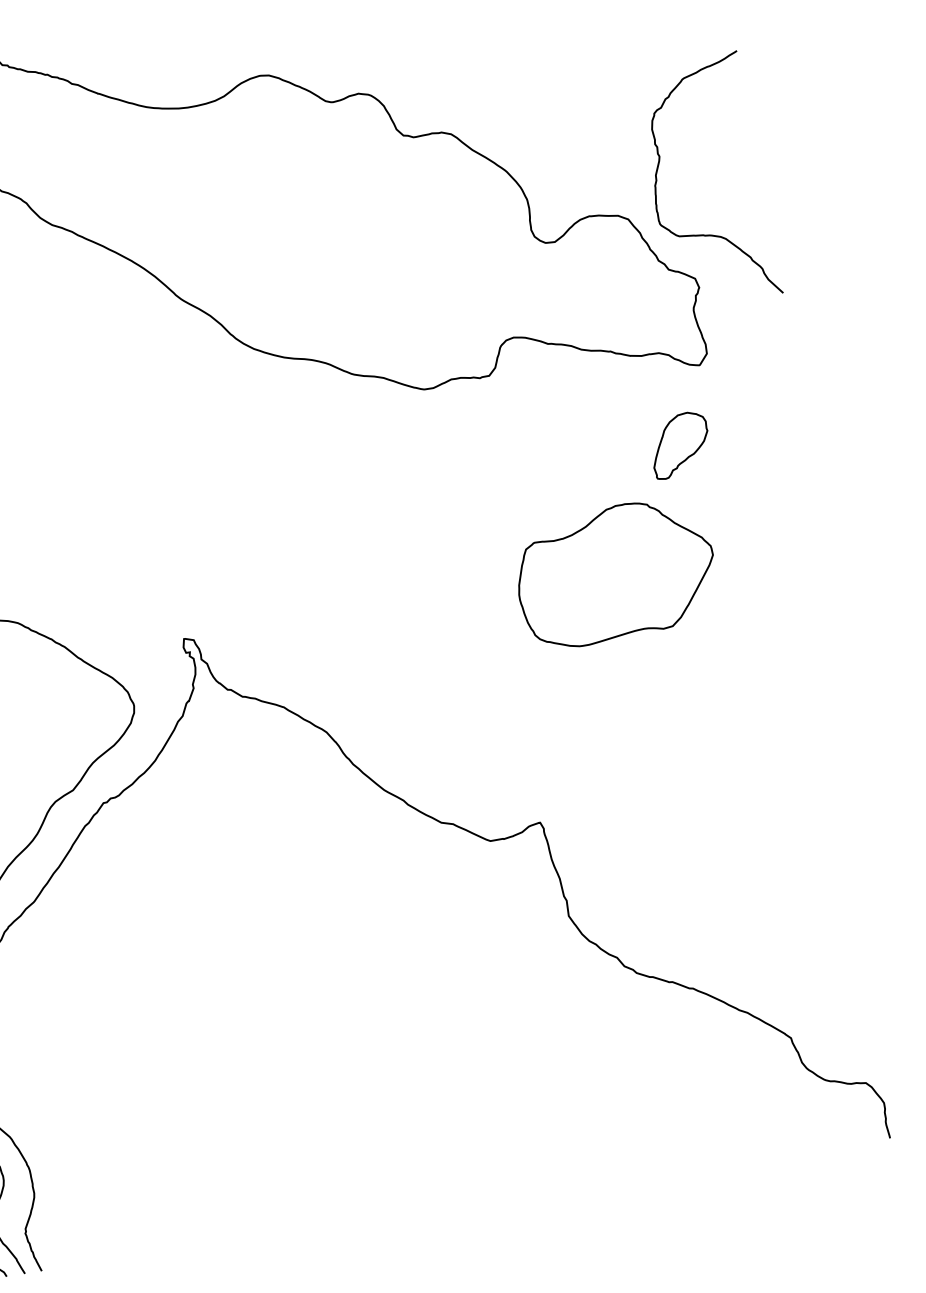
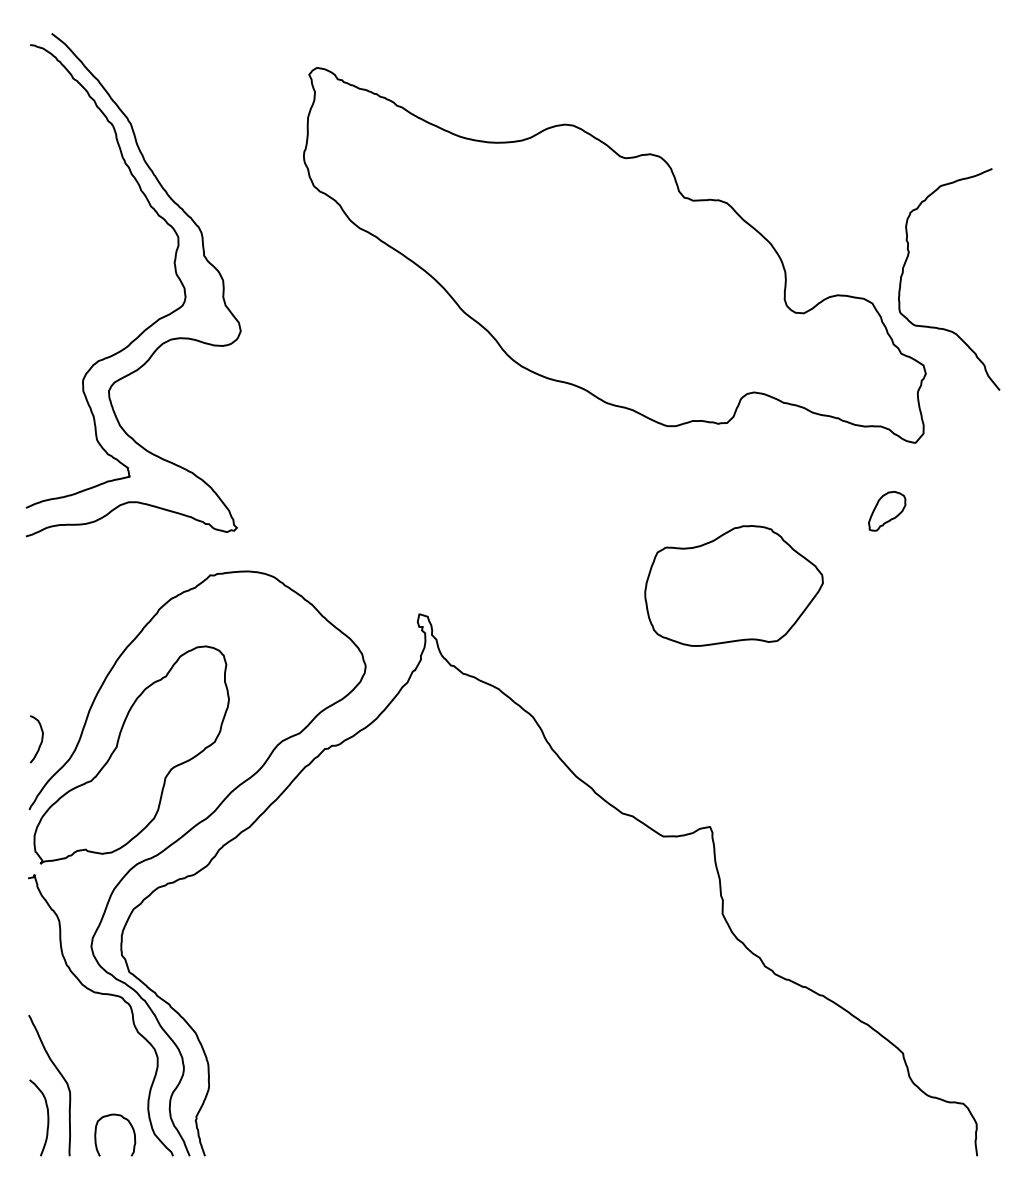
part: (680, 445) -> (887, 511), size x0.7
part: (615, 572) -> (733, 585), moved

